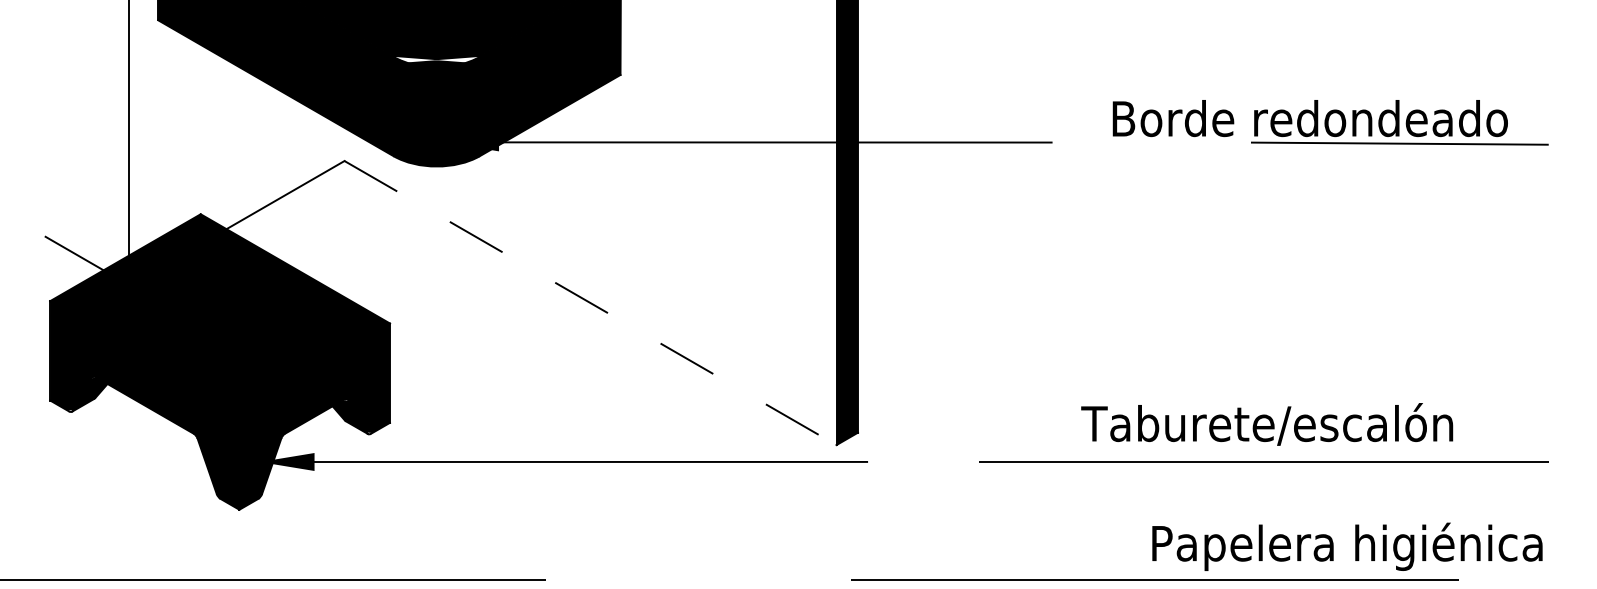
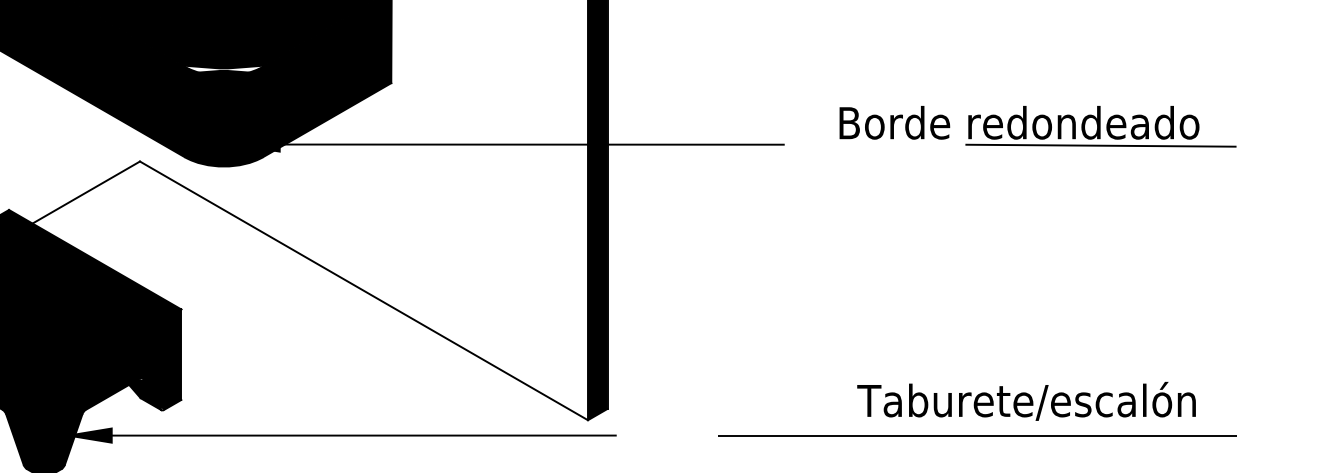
line: (590, 303) -> (363, 291), dashed -> solid
text: (1267, 424) -> (1026, 401), moved

